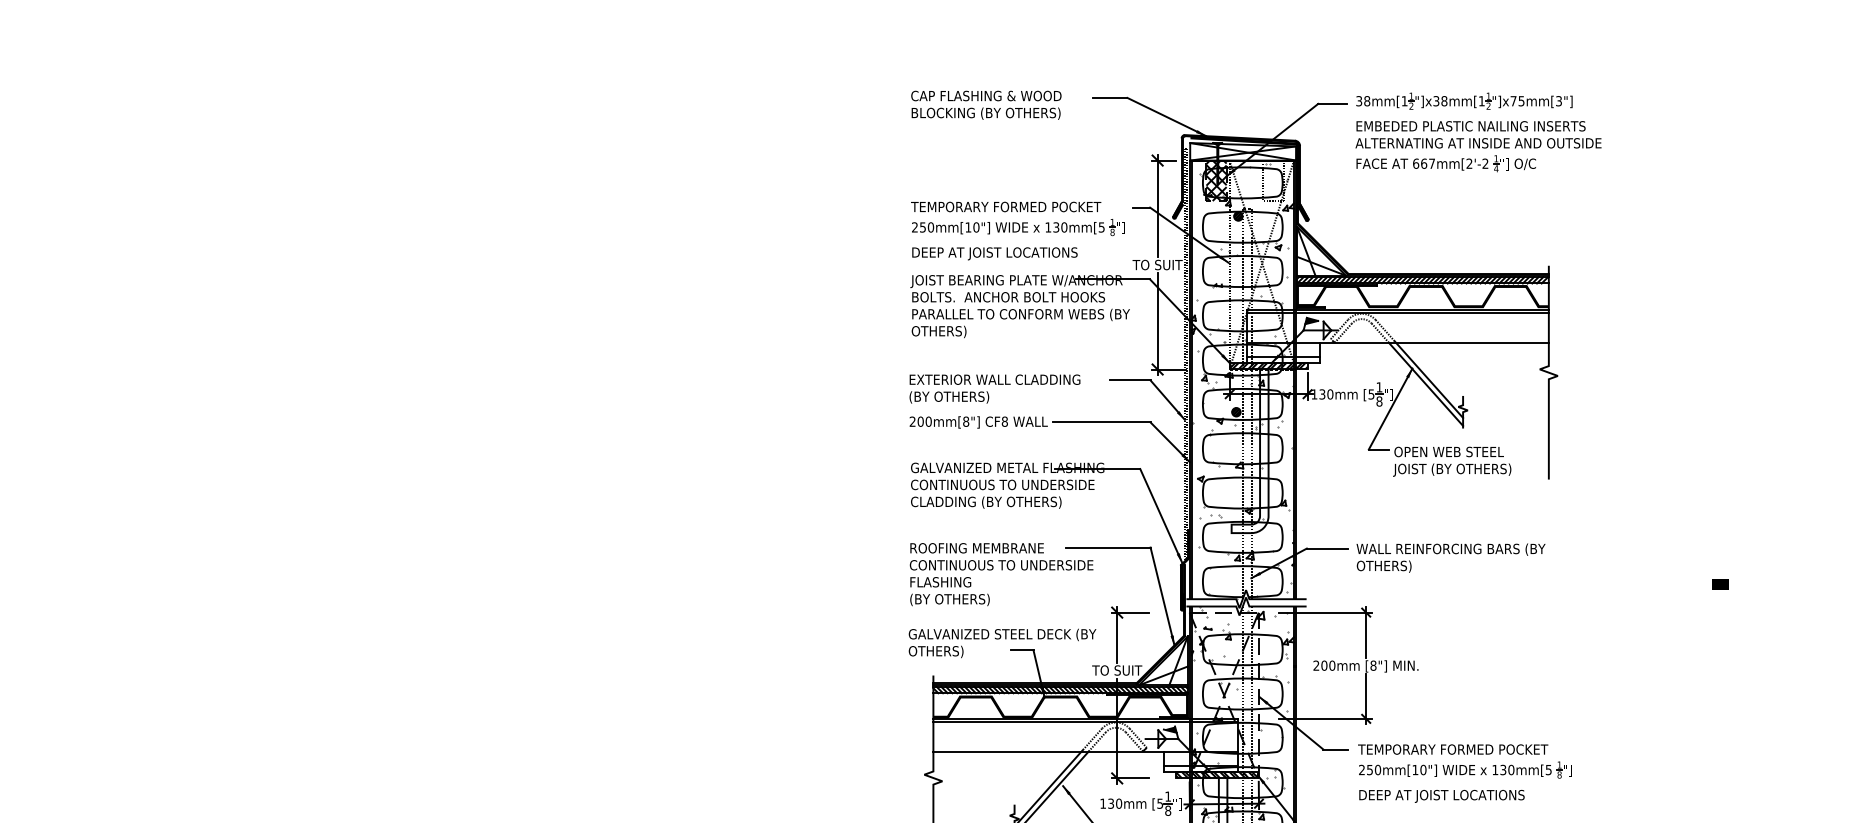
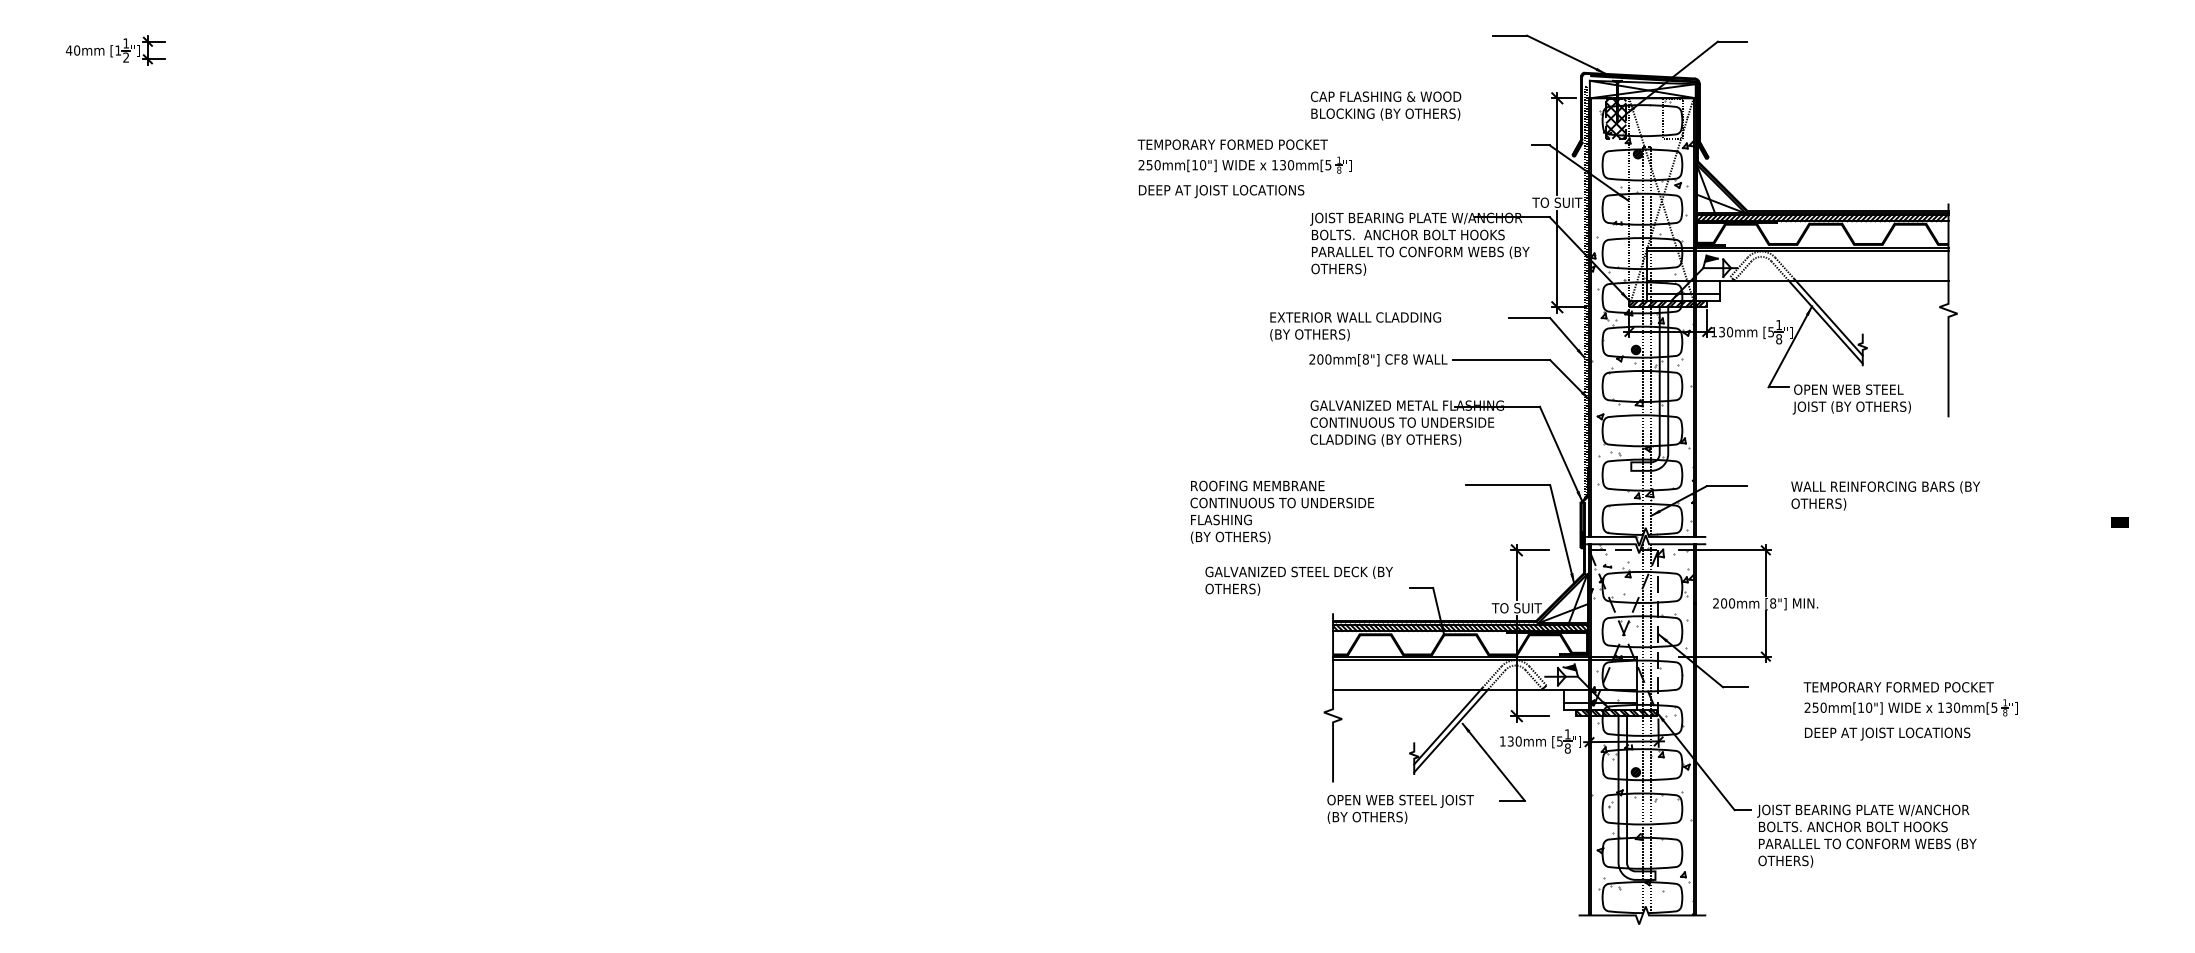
text: (985, 104) -> (1385, 105), moved
part: (1478, 131) -> (1878, 69), removed
part: (1017, 230) -> (1244, 168), moved
text: (994, 388) -> (1355, 326), moved
text: (1450, 557) -> (1885, 495), moved
text: (1000, 573) -> (1281, 511), moved
text: (1001, 642) -> (1298, 580), moved
part: (1464, 773) -> (1910, 711), moved

